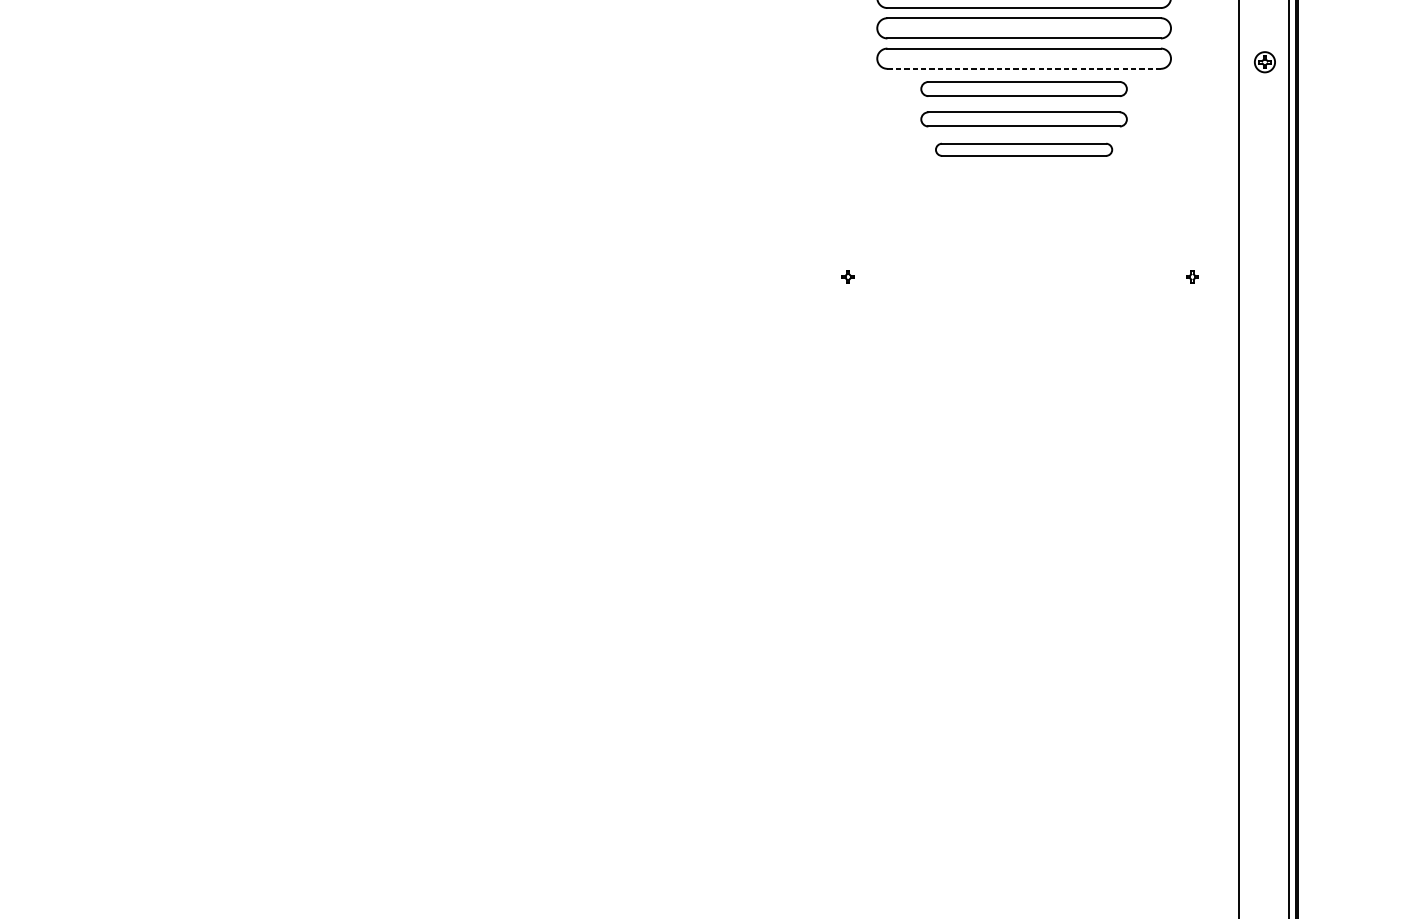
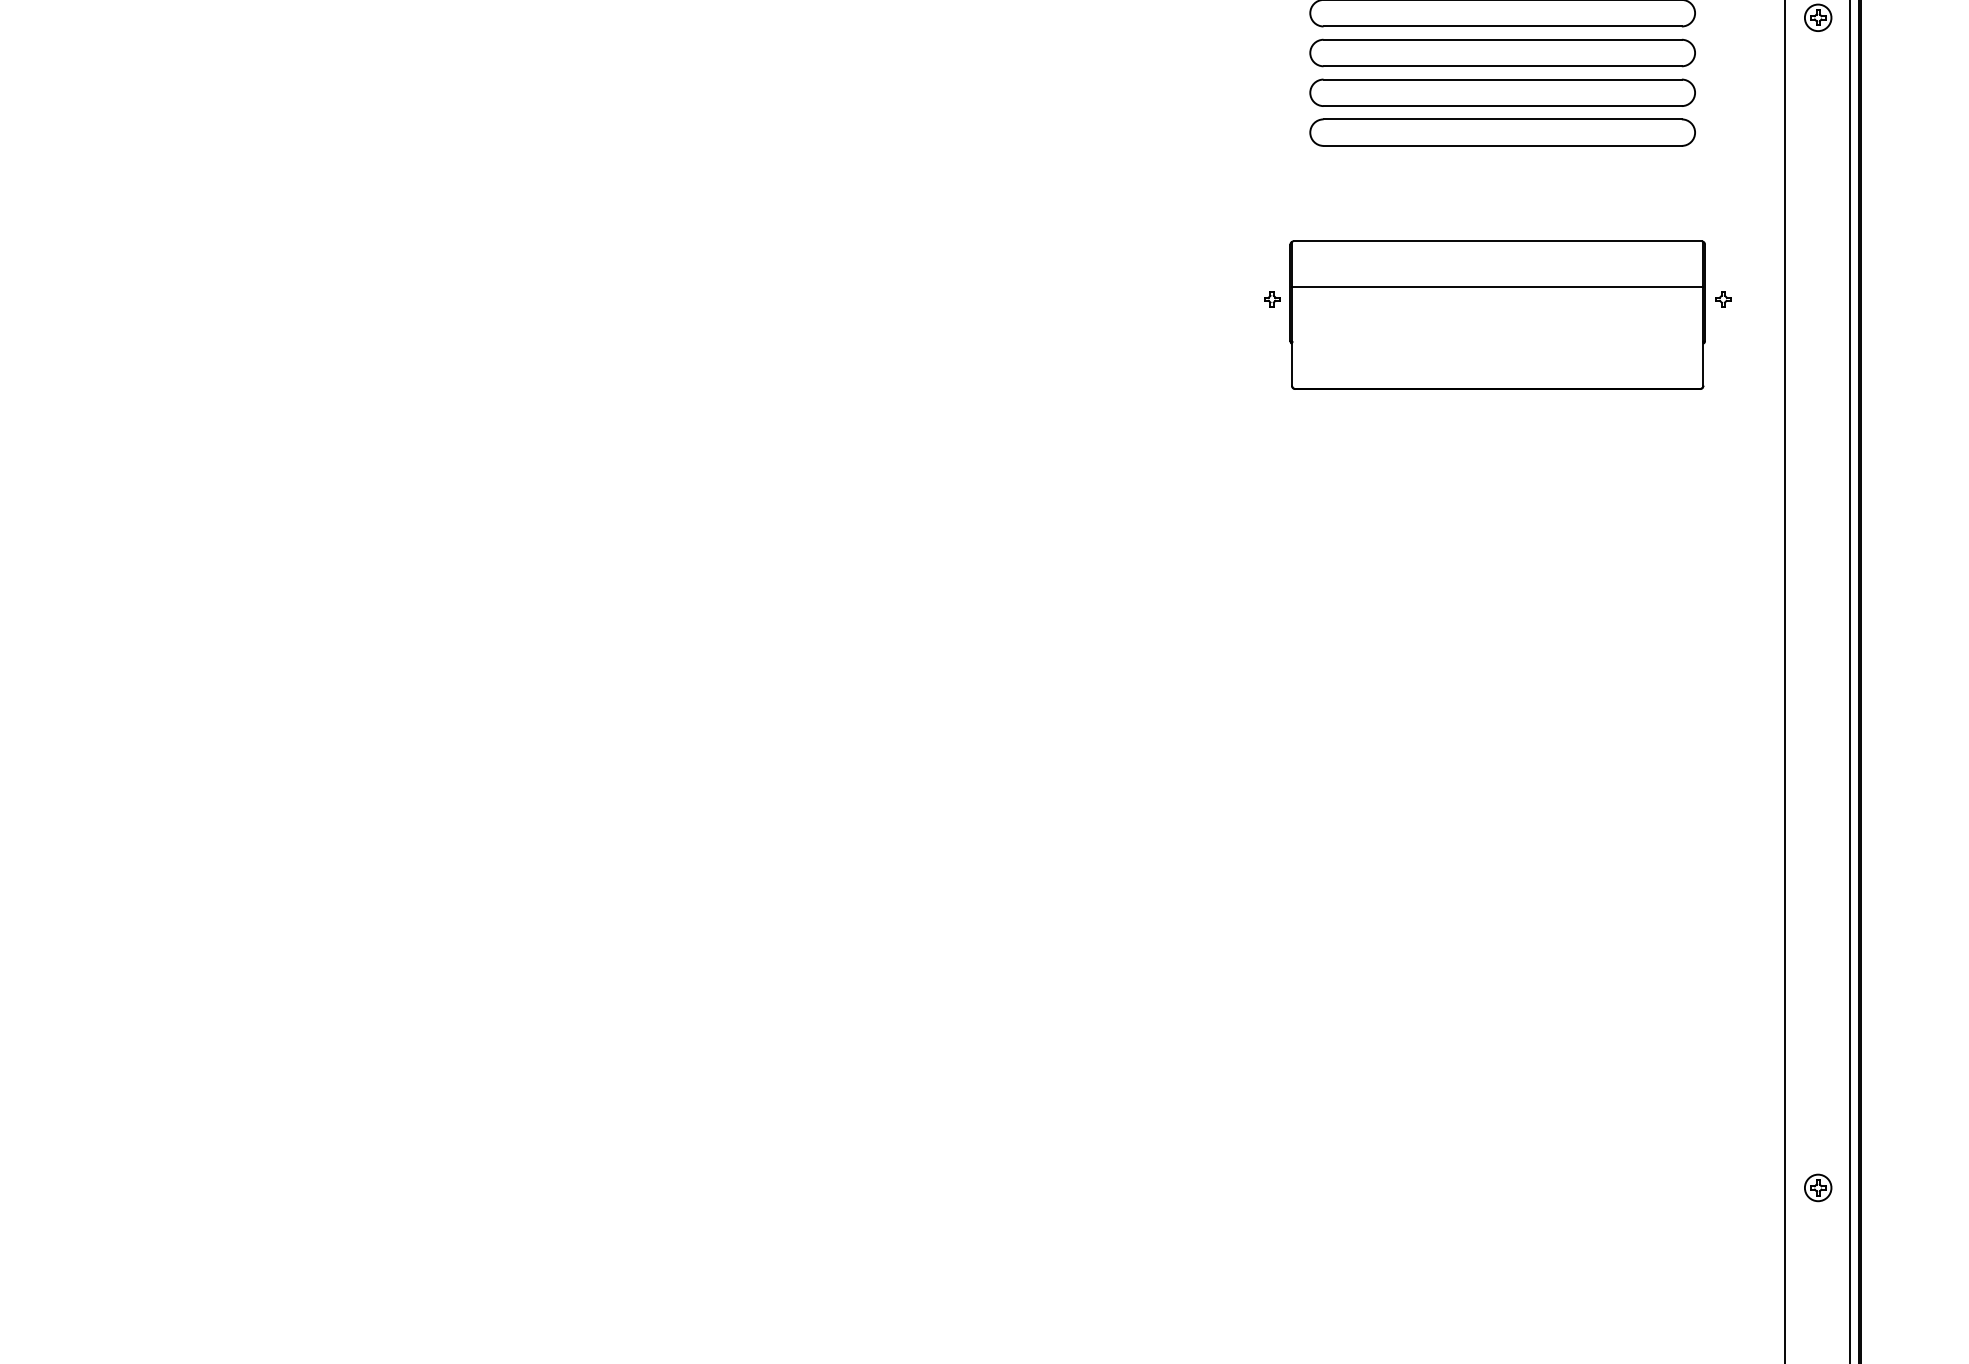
line: (1024, 68) -> (1503, 26), dashed -> solid
part: (1023, 88) -> (1502, 52), size x1.43
part: (1023, 119) -> (1502, 92), size x1.43
part: (1023, 149) -> (1502, 132), size x1.67
part: (1020, 288) -> (1497, 314), added

